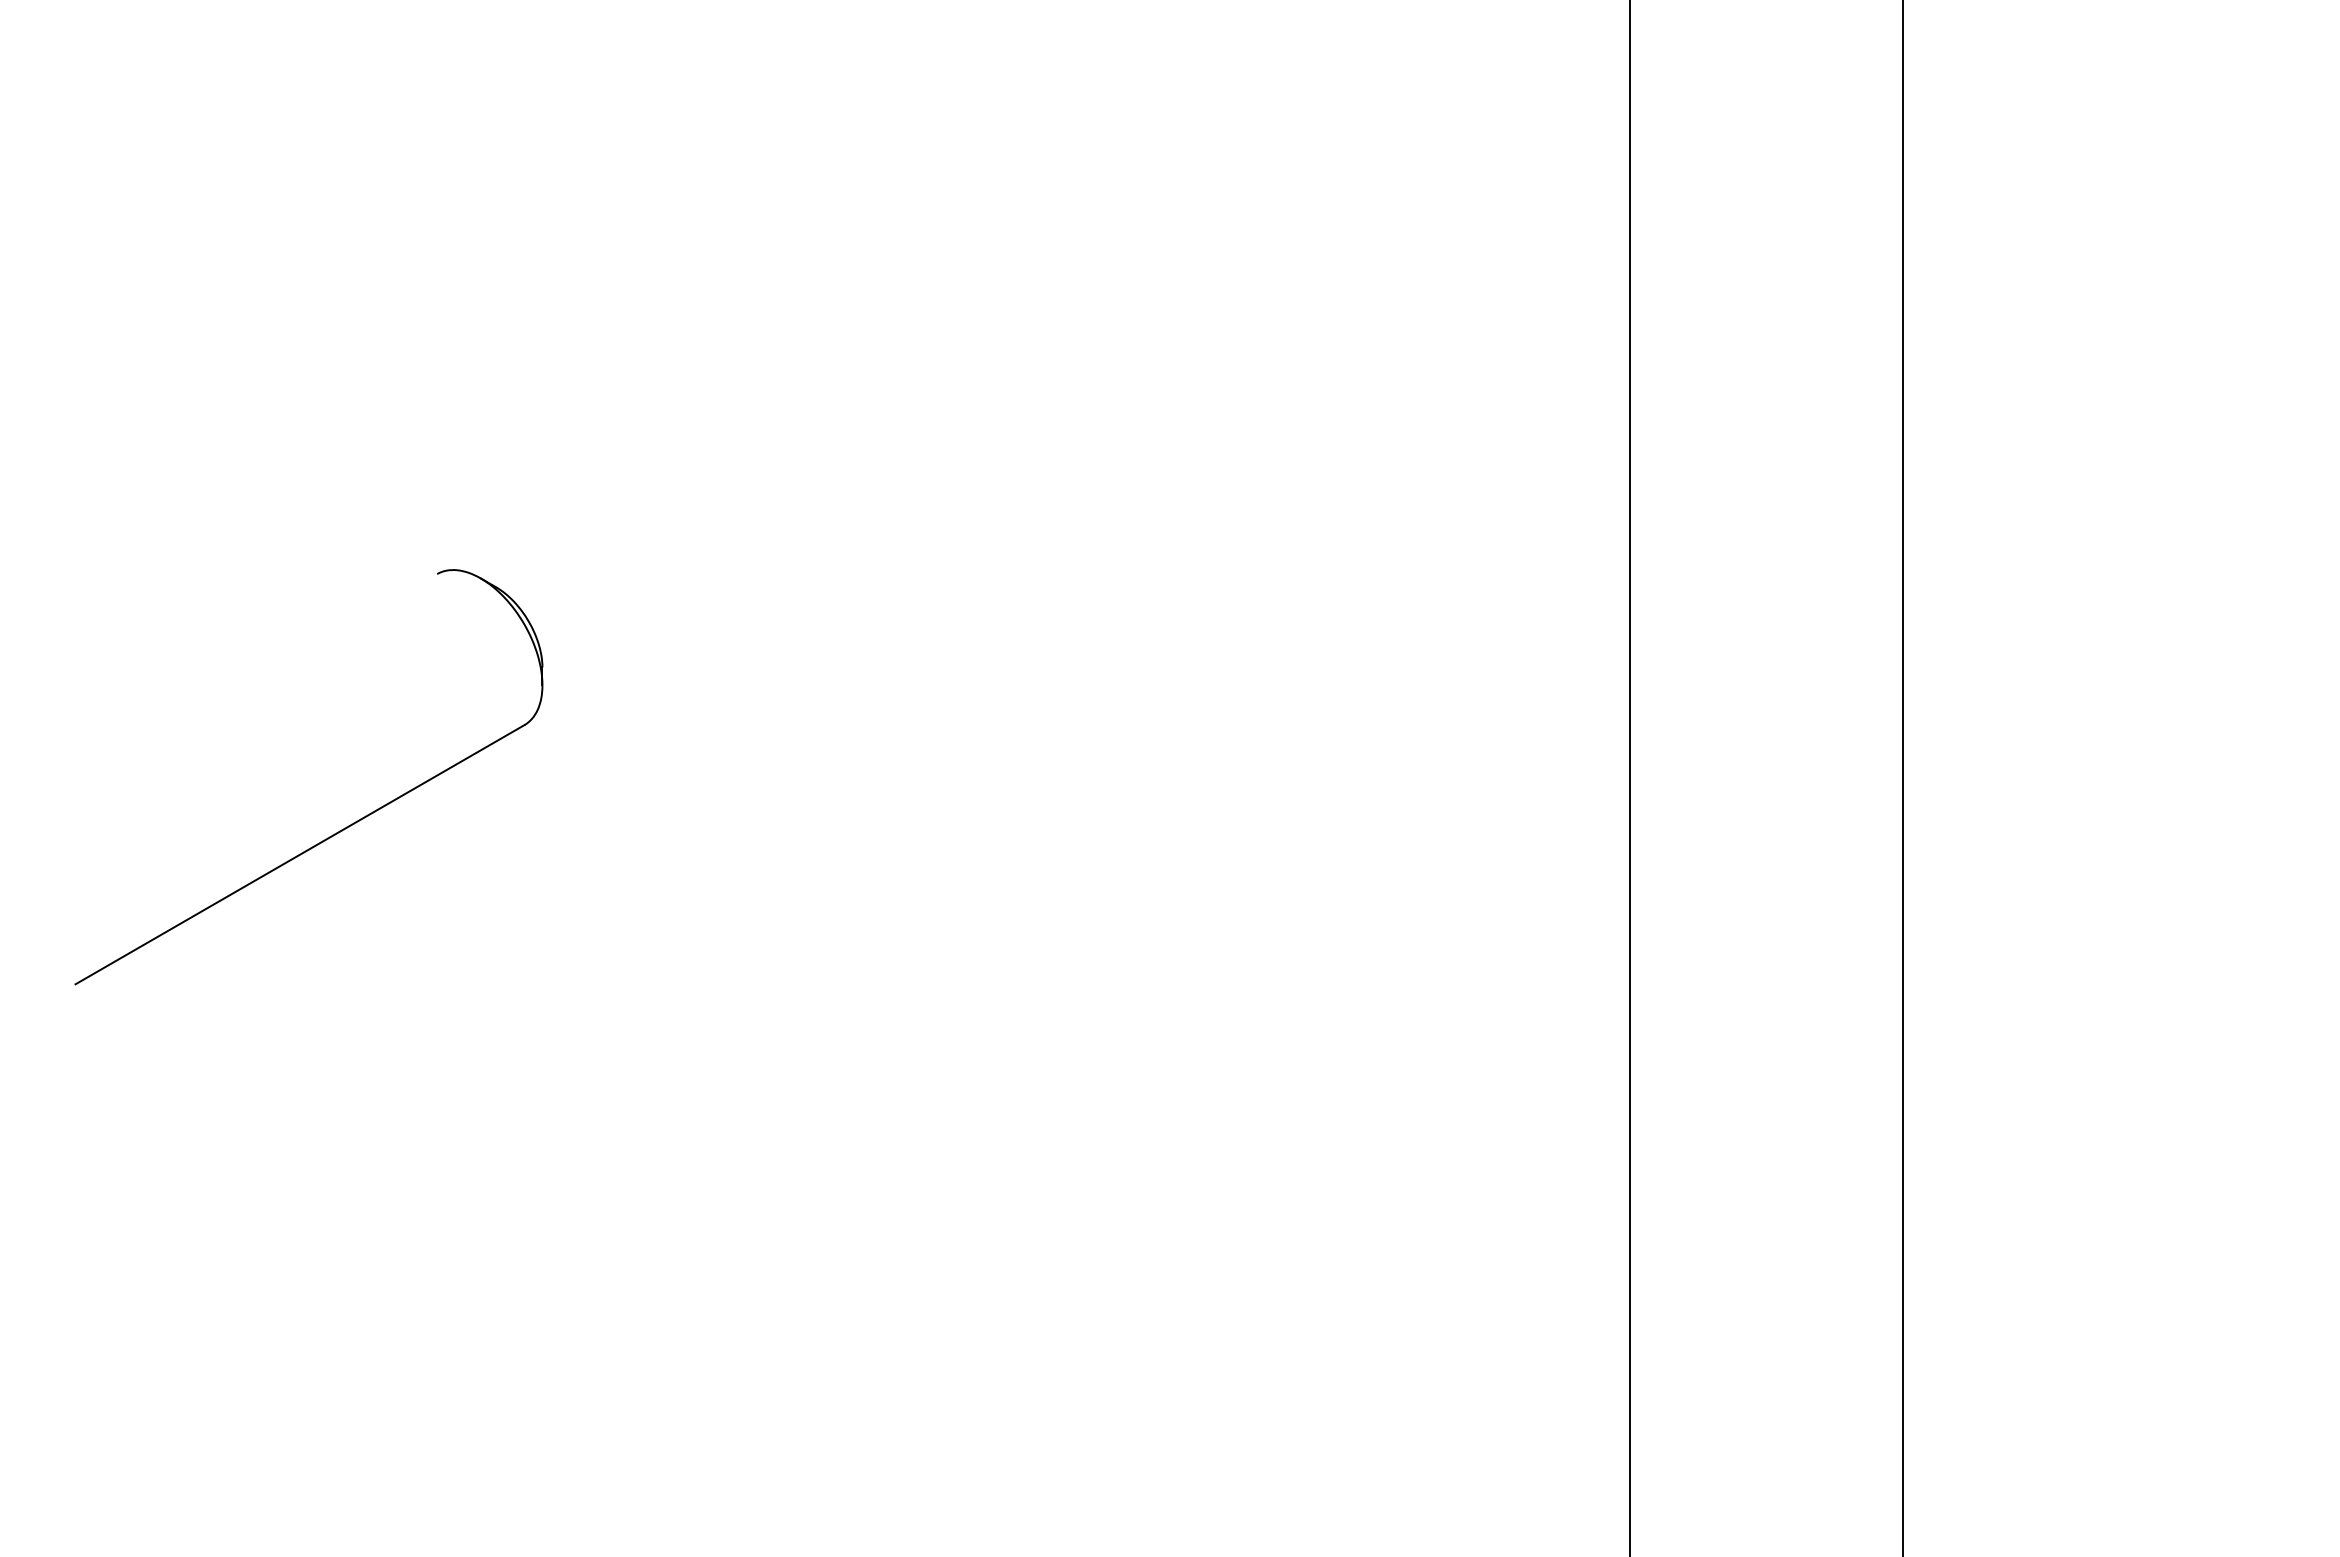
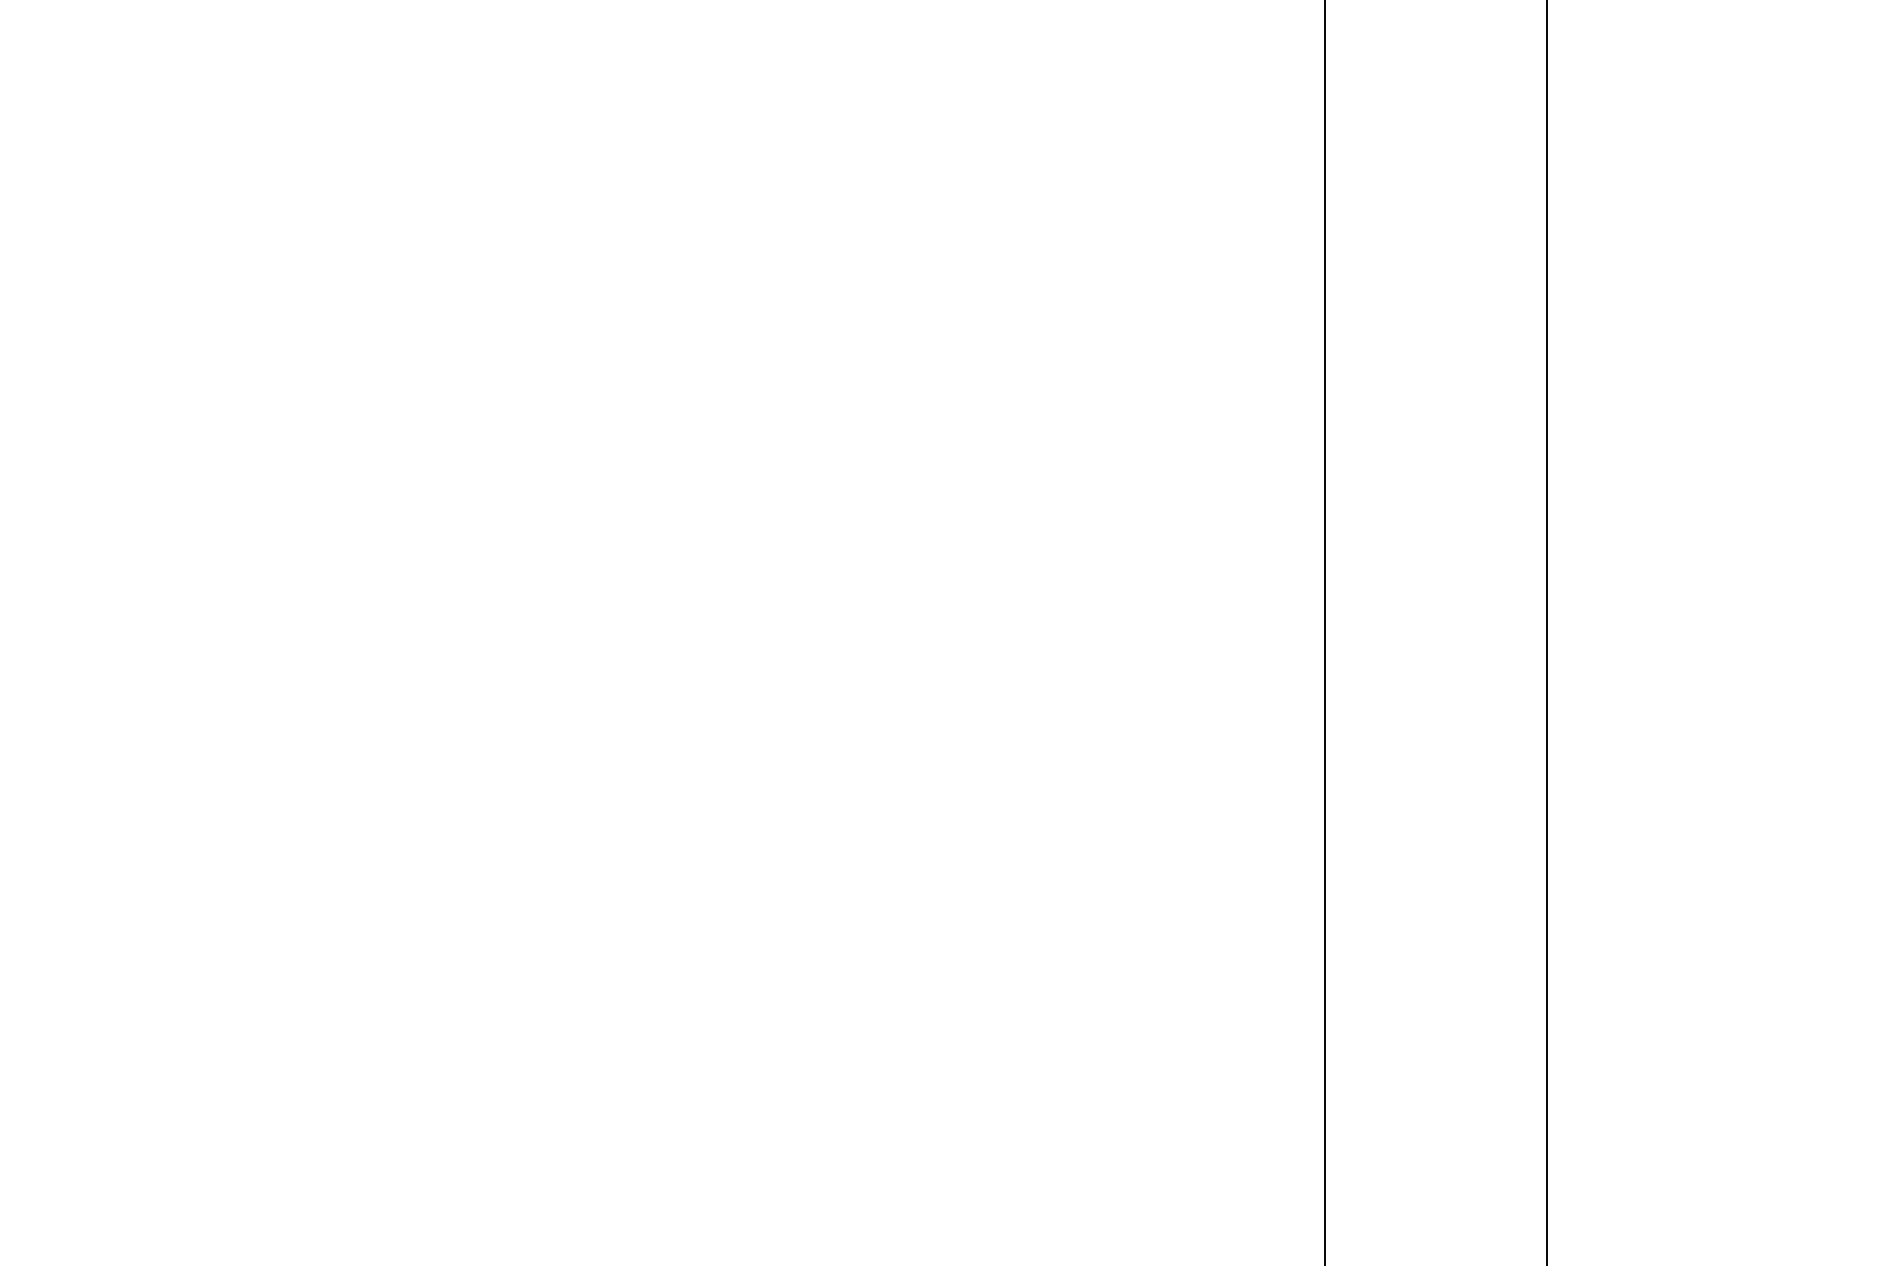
part: (342, 828) -> (278, 673), removed

